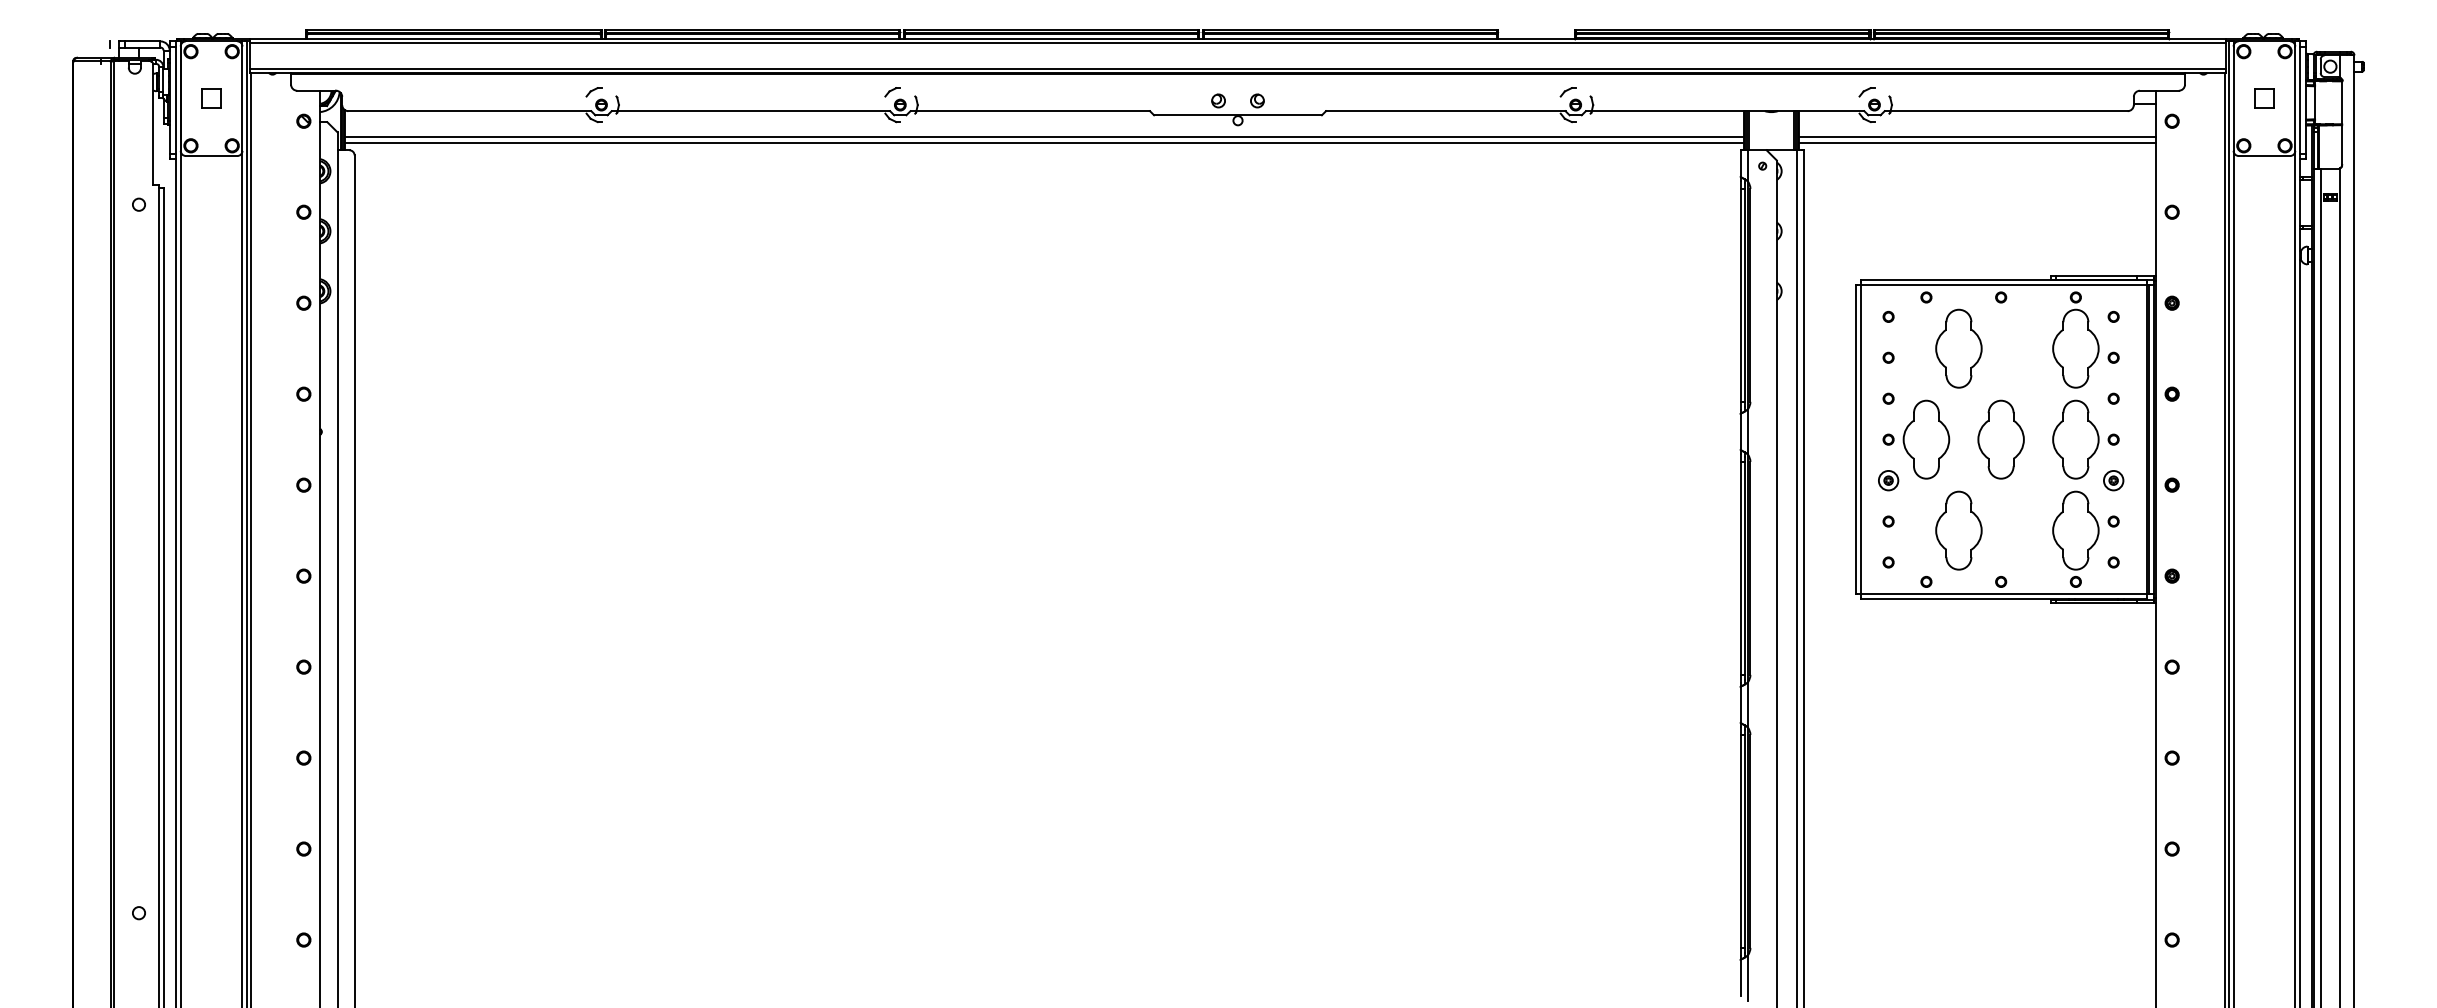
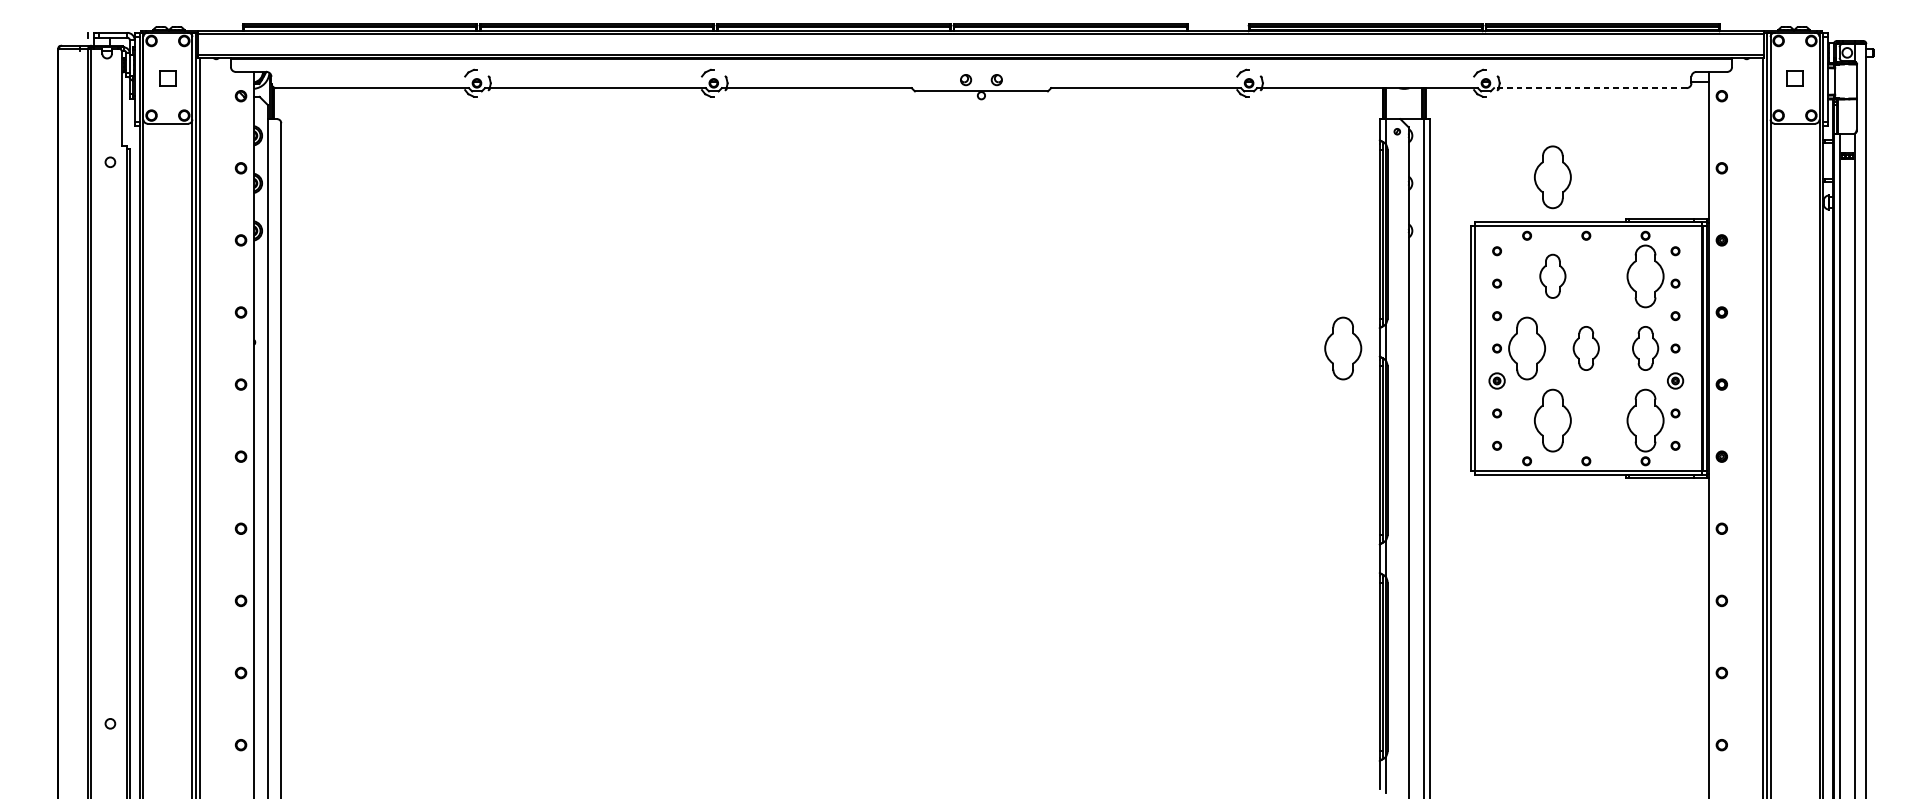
line: (2005, 111) -> (1589, 88), solid -> dashed
line: (1044, 137) -> (828, 109), removed
line: (1976, 137) -> (1566, 109), removed
line: (1044, 142) -> (828, 112), removed
line: (1976, 142) -> (1566, 112), removed
part: (1958, 223) -> (1552, 177), added
part: (1958, 348) -> (1552, 276), size x0.7
part: (1694, 439) -> (1343, 348), added
part: (2000, 439) -> (1585, 348), size x0.7
part: (2075, 439) -> (1645, 348), size x0.7

